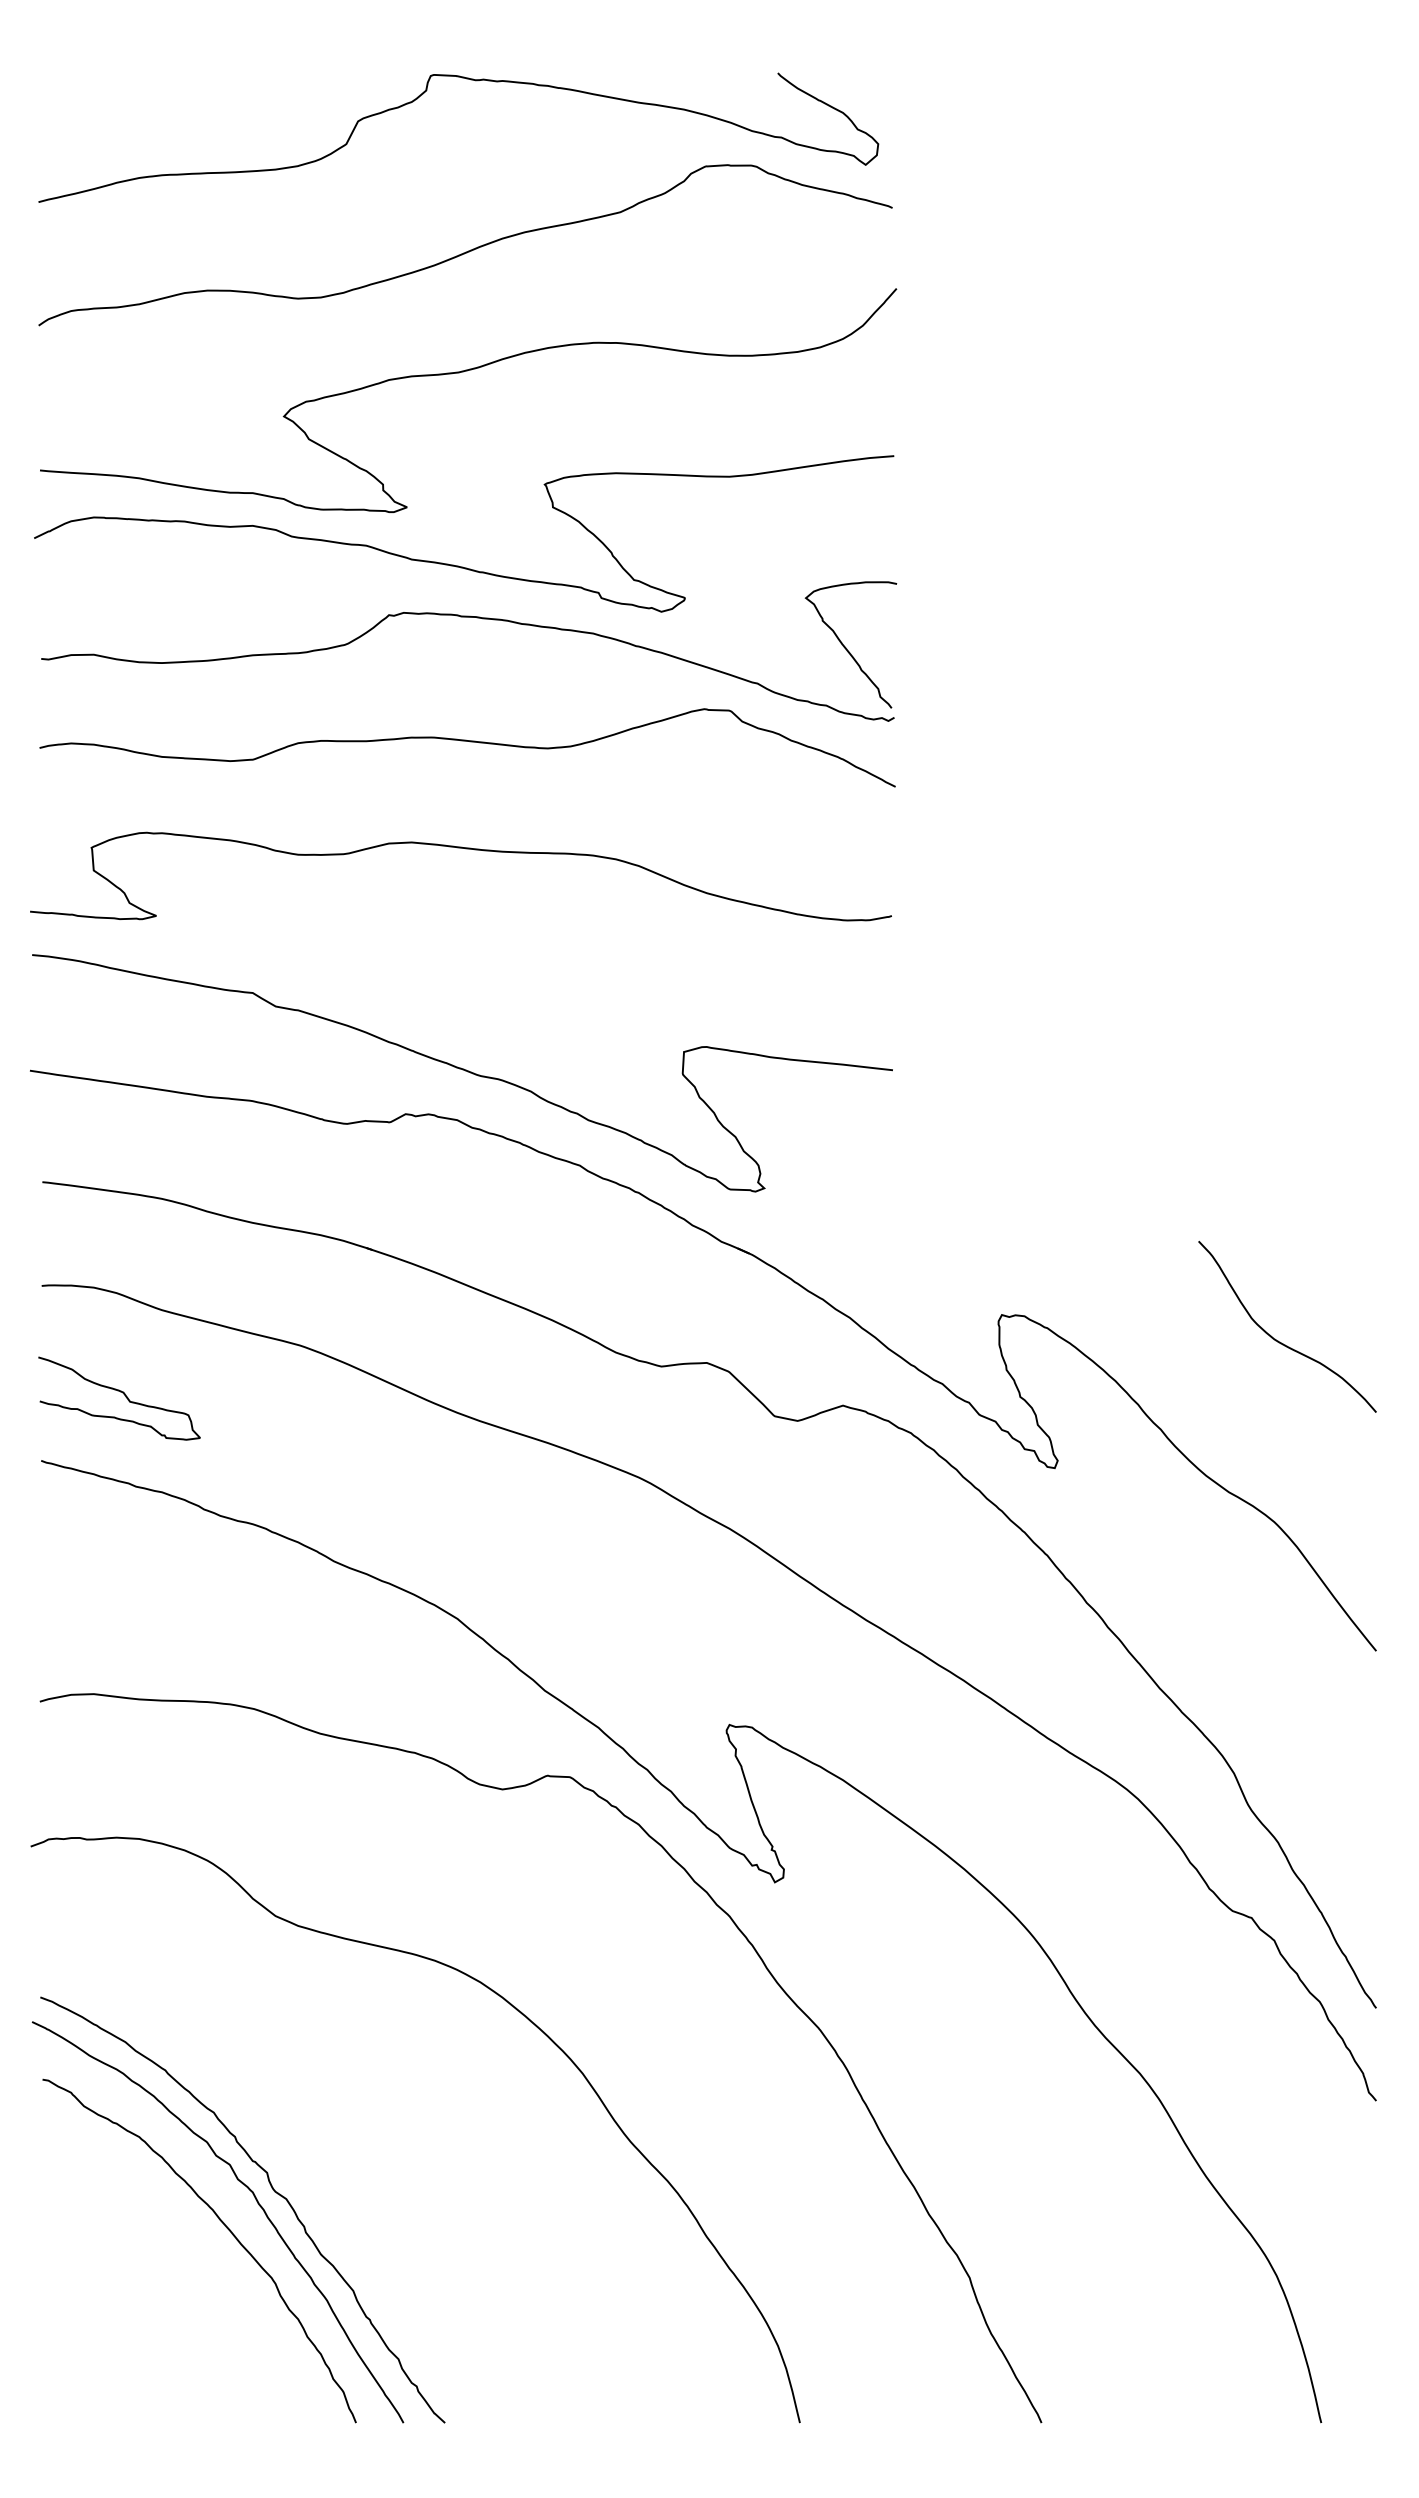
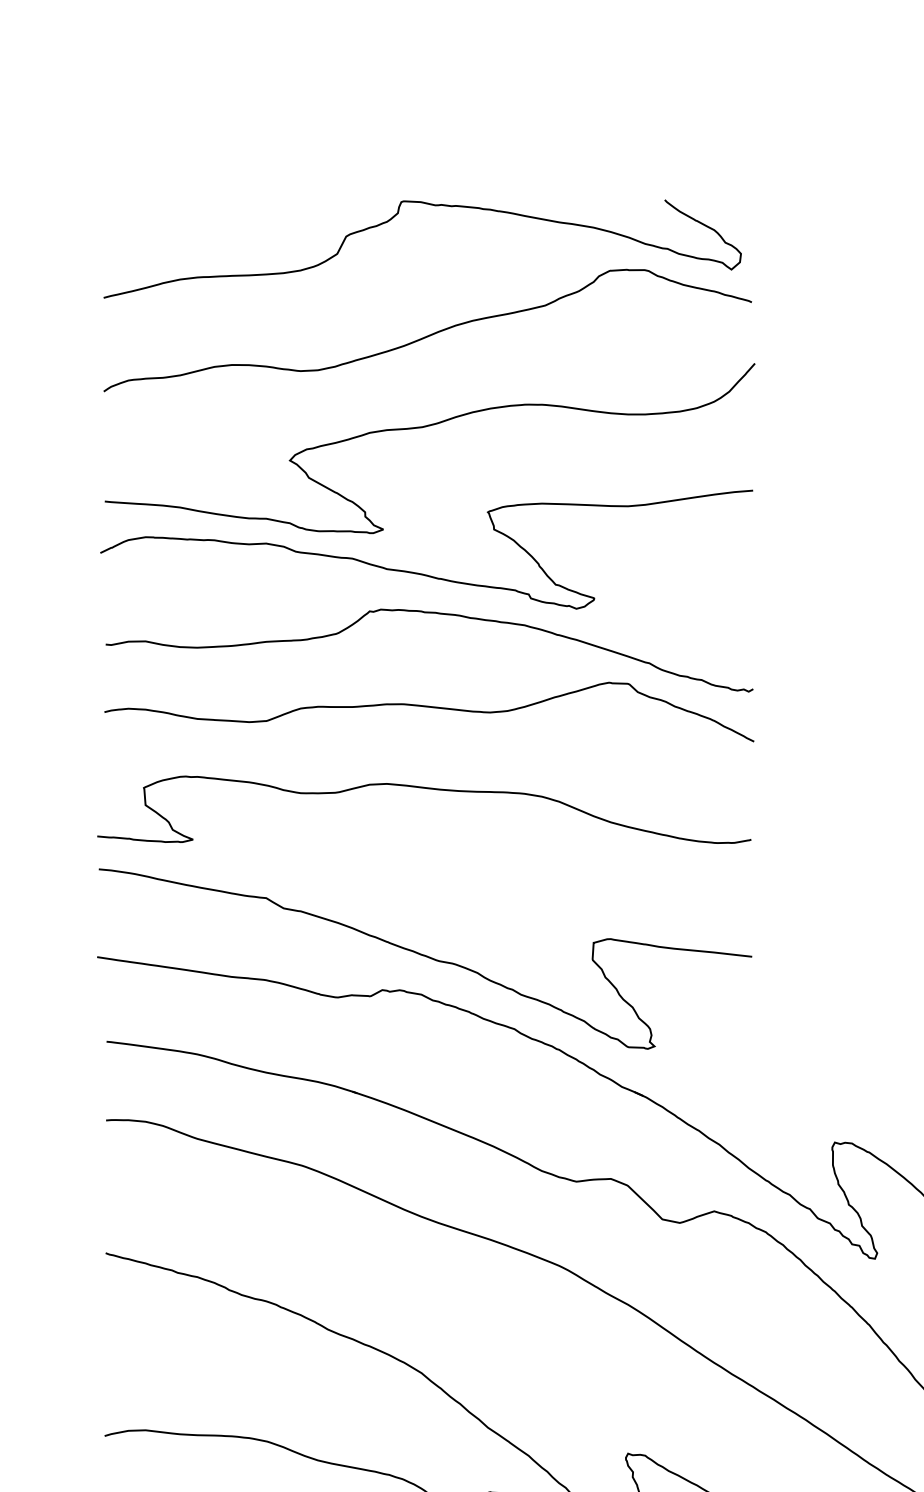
curve: (846, 647) -> (716, 635), removed
curve: (123, 1394) -> (168, 1202), removed

